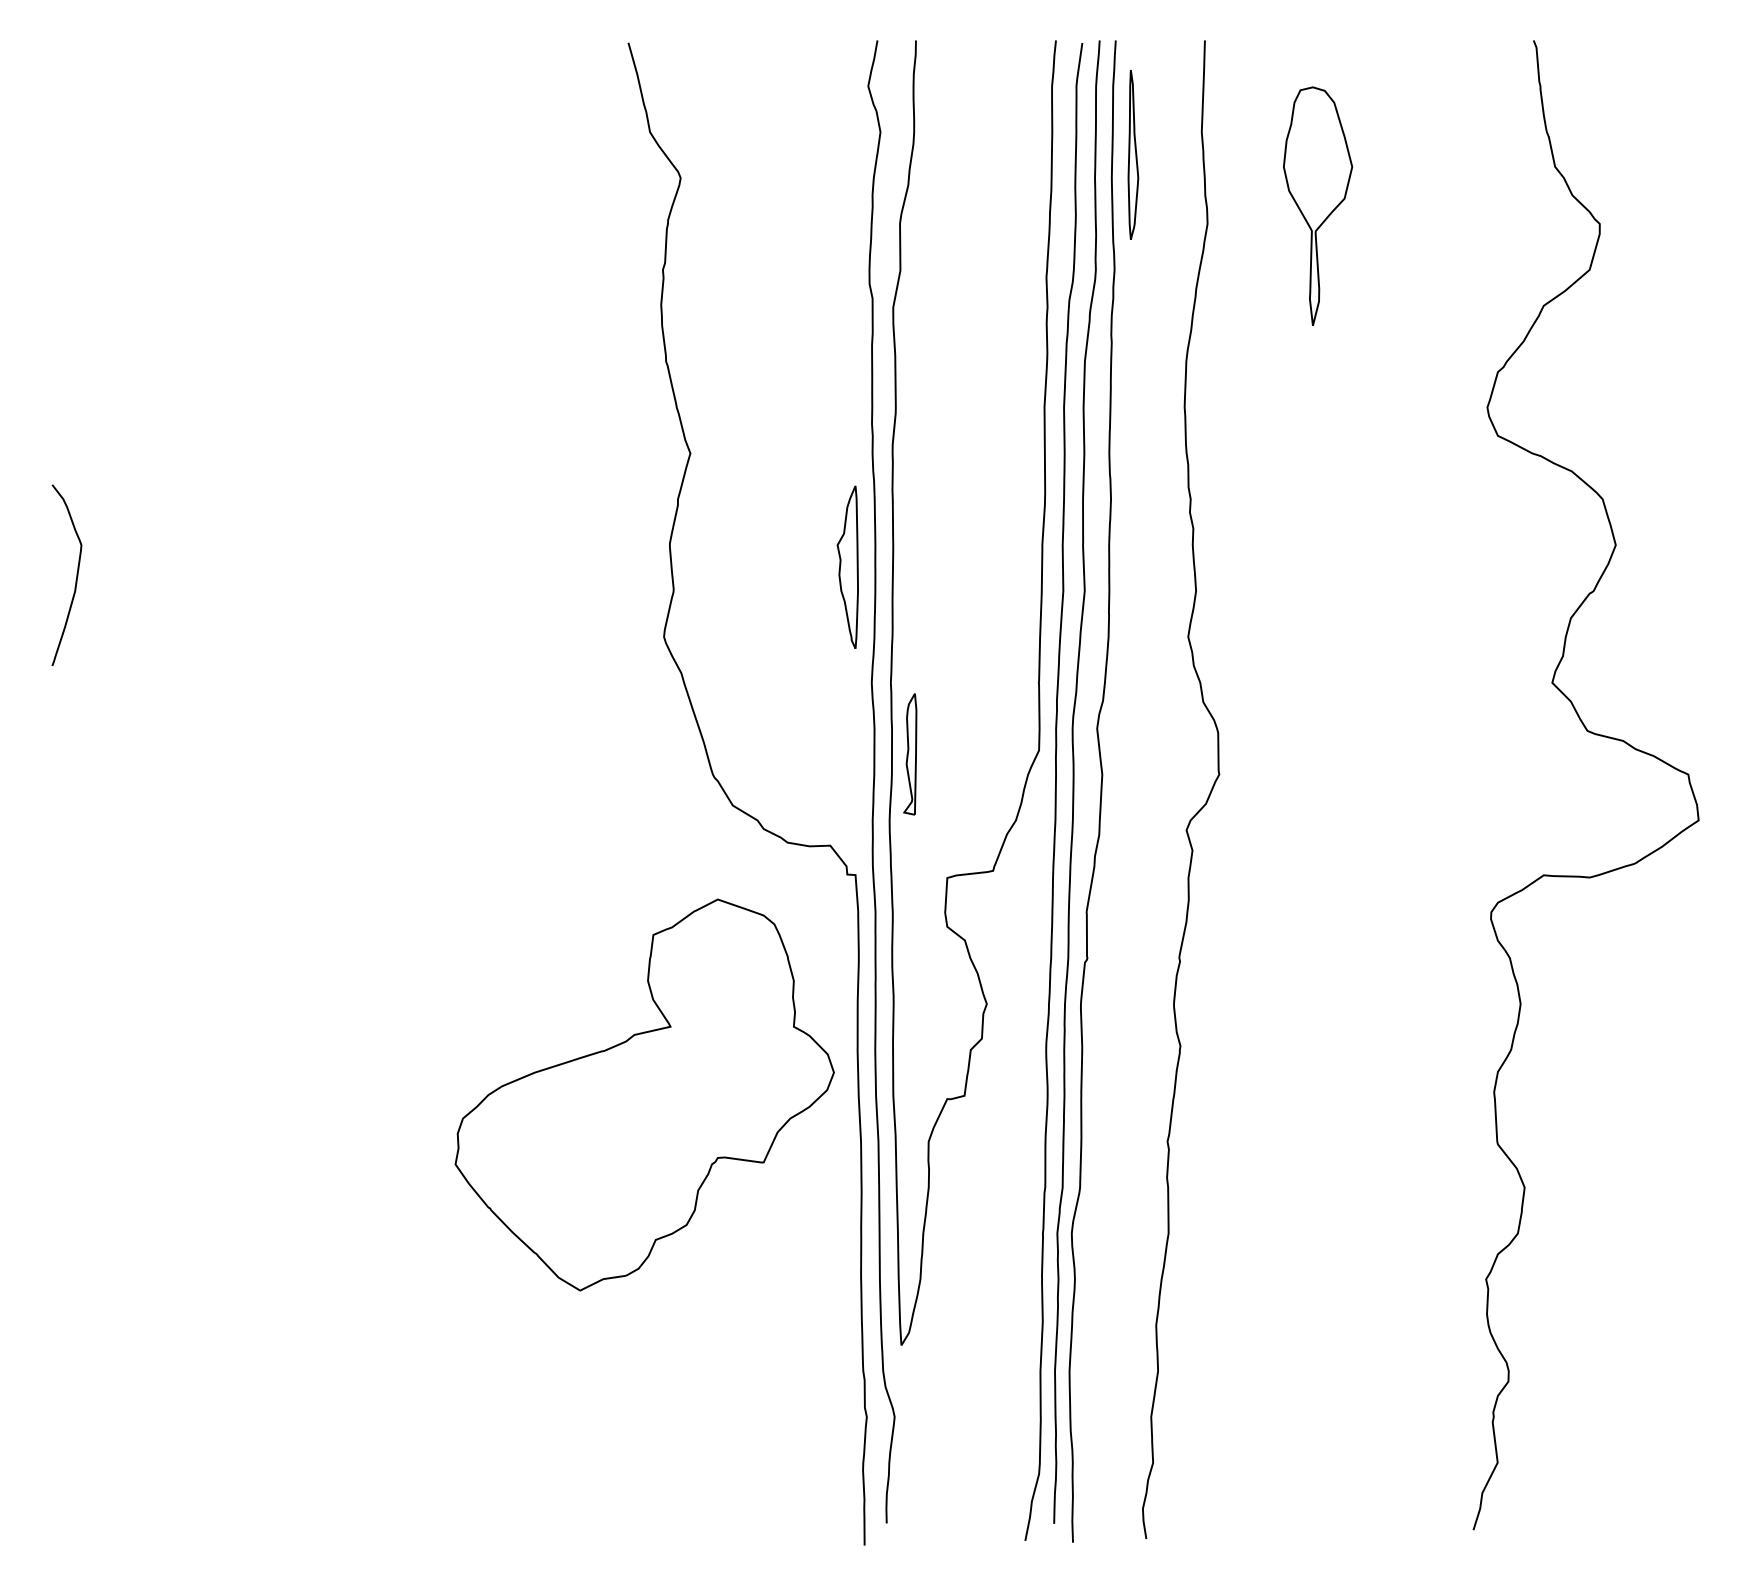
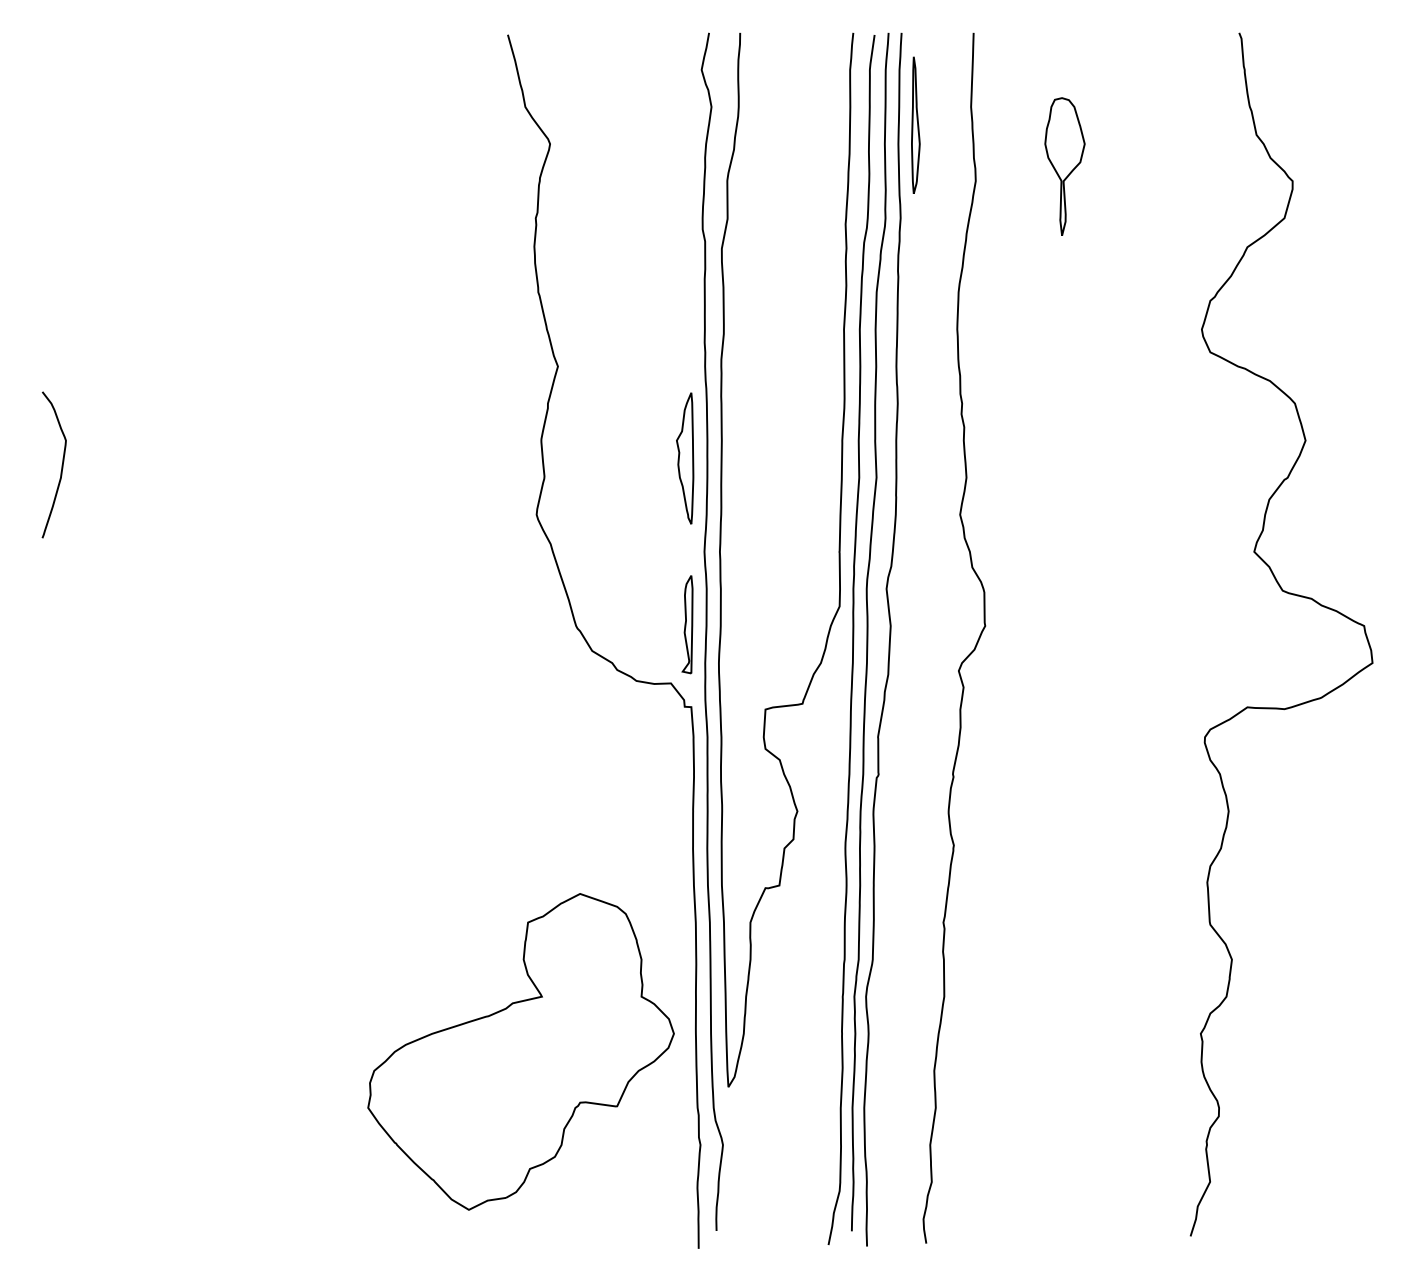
part: (1317, 205) -> (1064, 166), size x0.71
part: (910, 754) -> (687, 624), moved
part: (644, 1094) -> (520, 1051), moved

